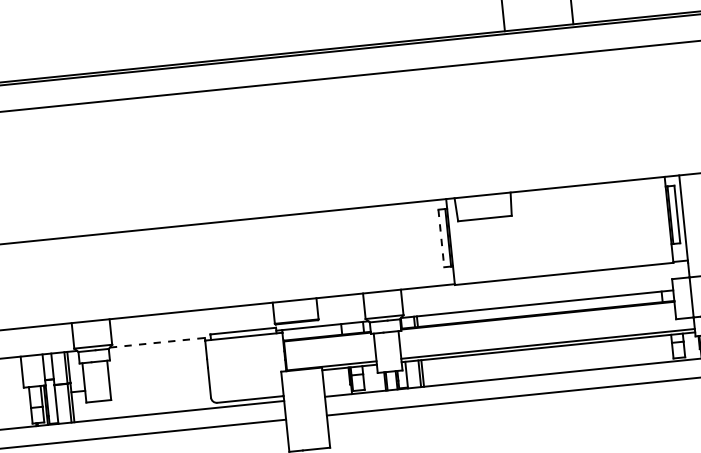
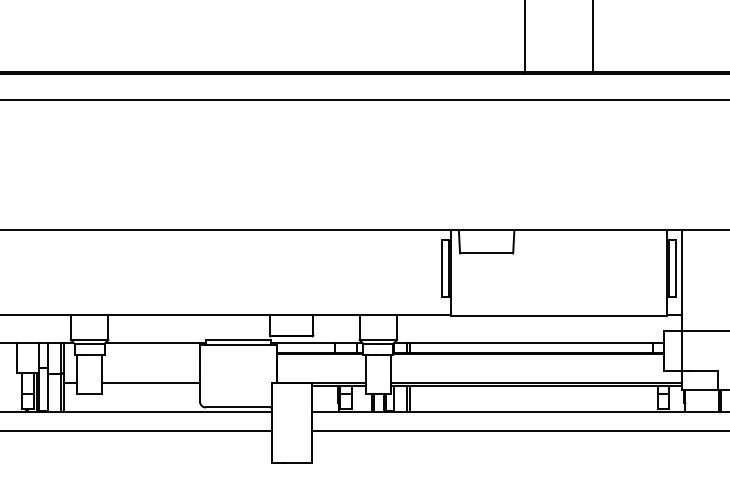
line: (440, 238) -> (441, 268), dashed -> solid
line: (161, 342) -> (156, 342), dashed -> solid
line: (159, 383) -> (150, 382), added

